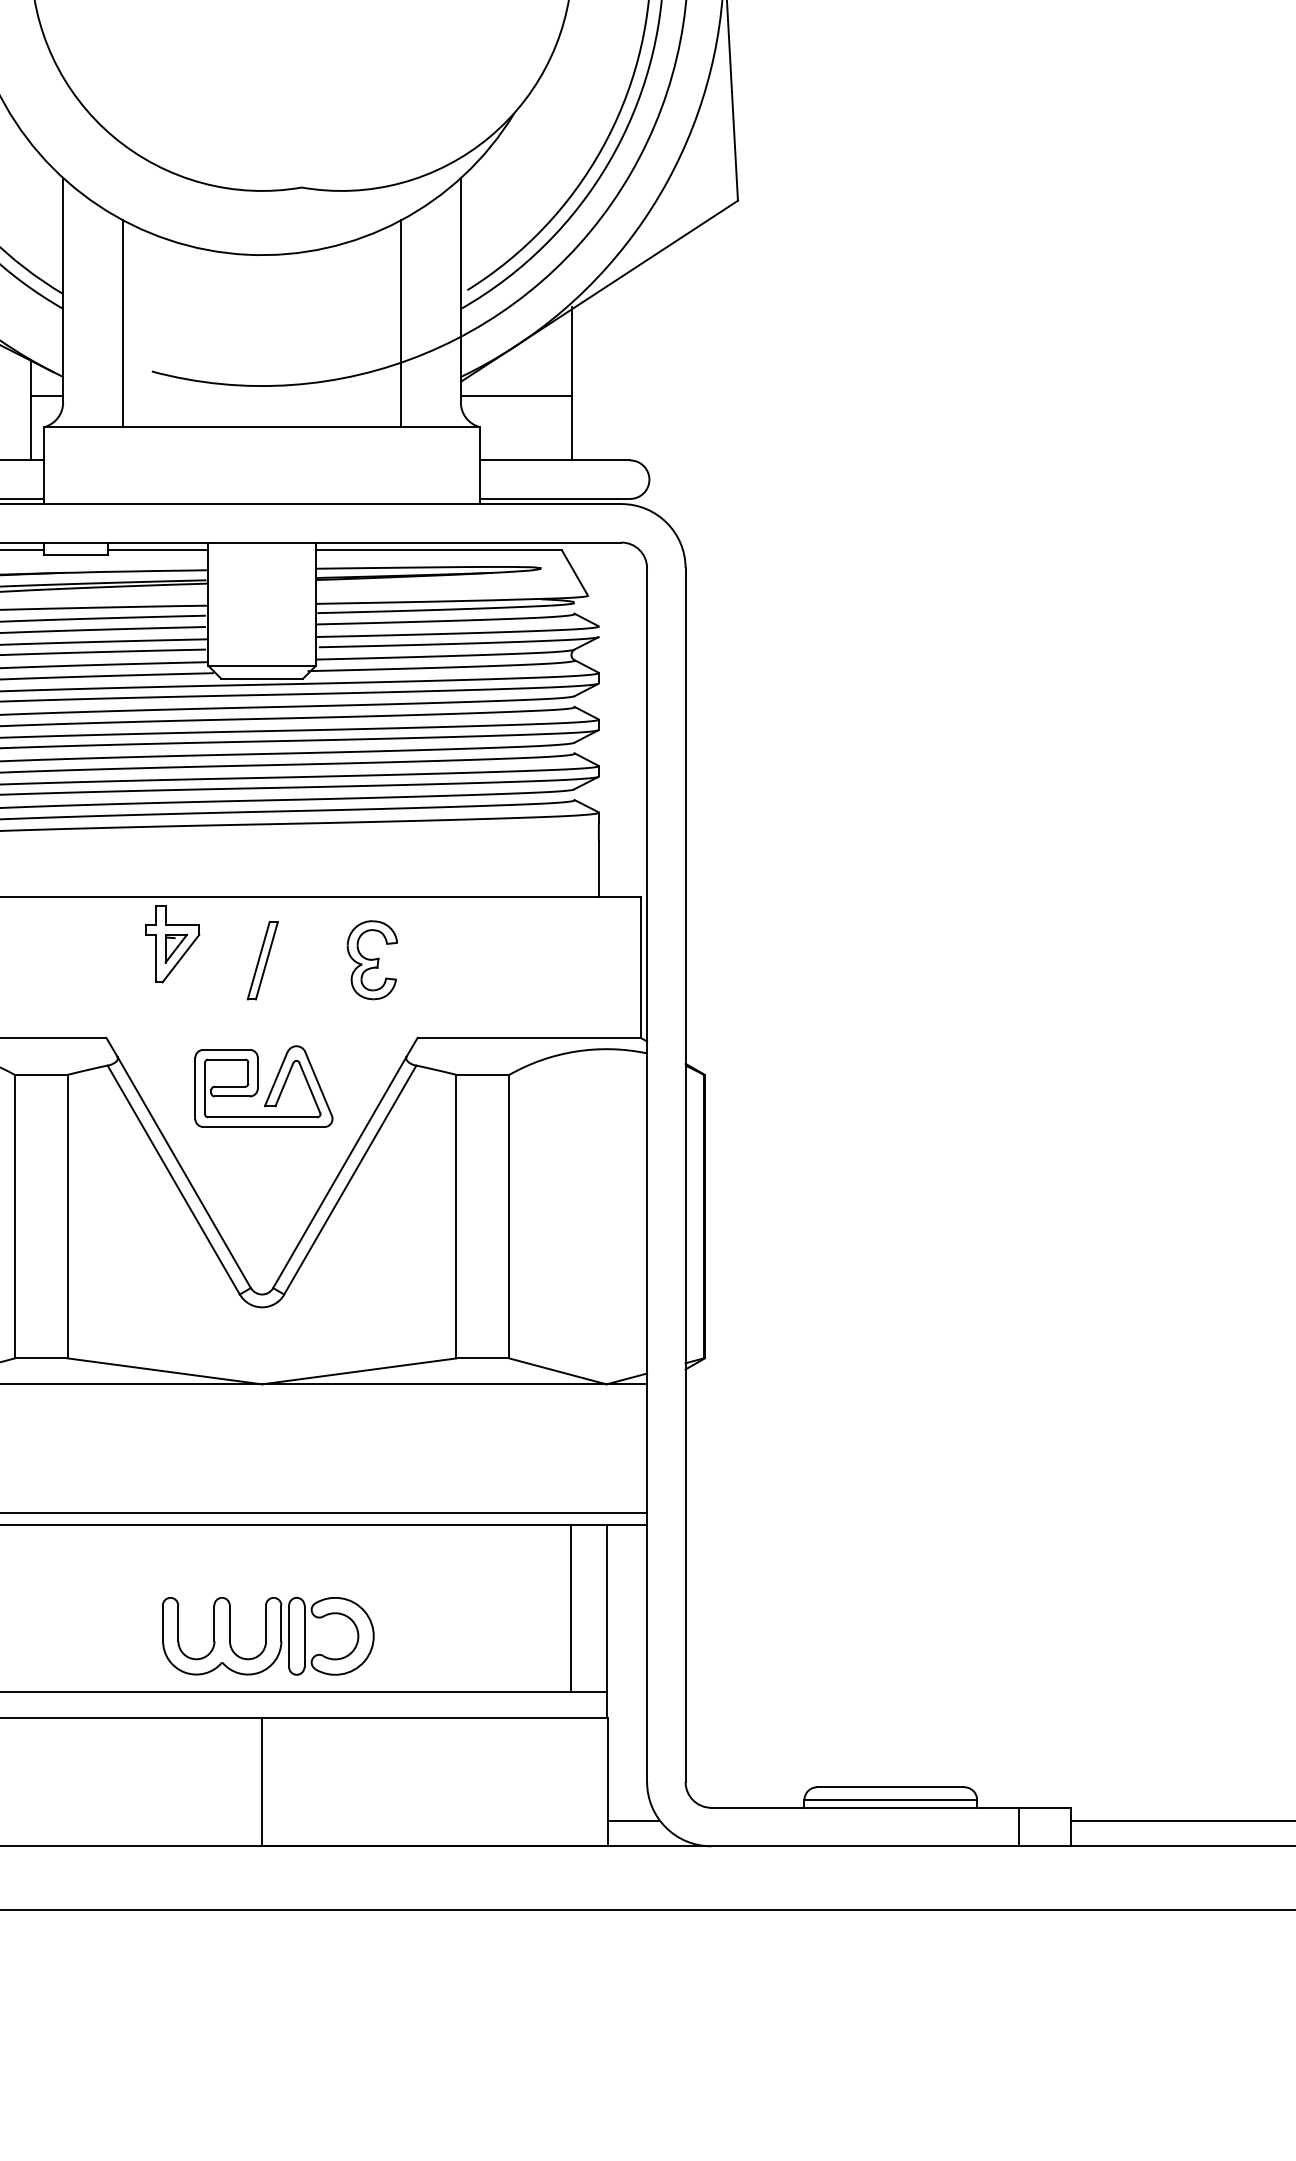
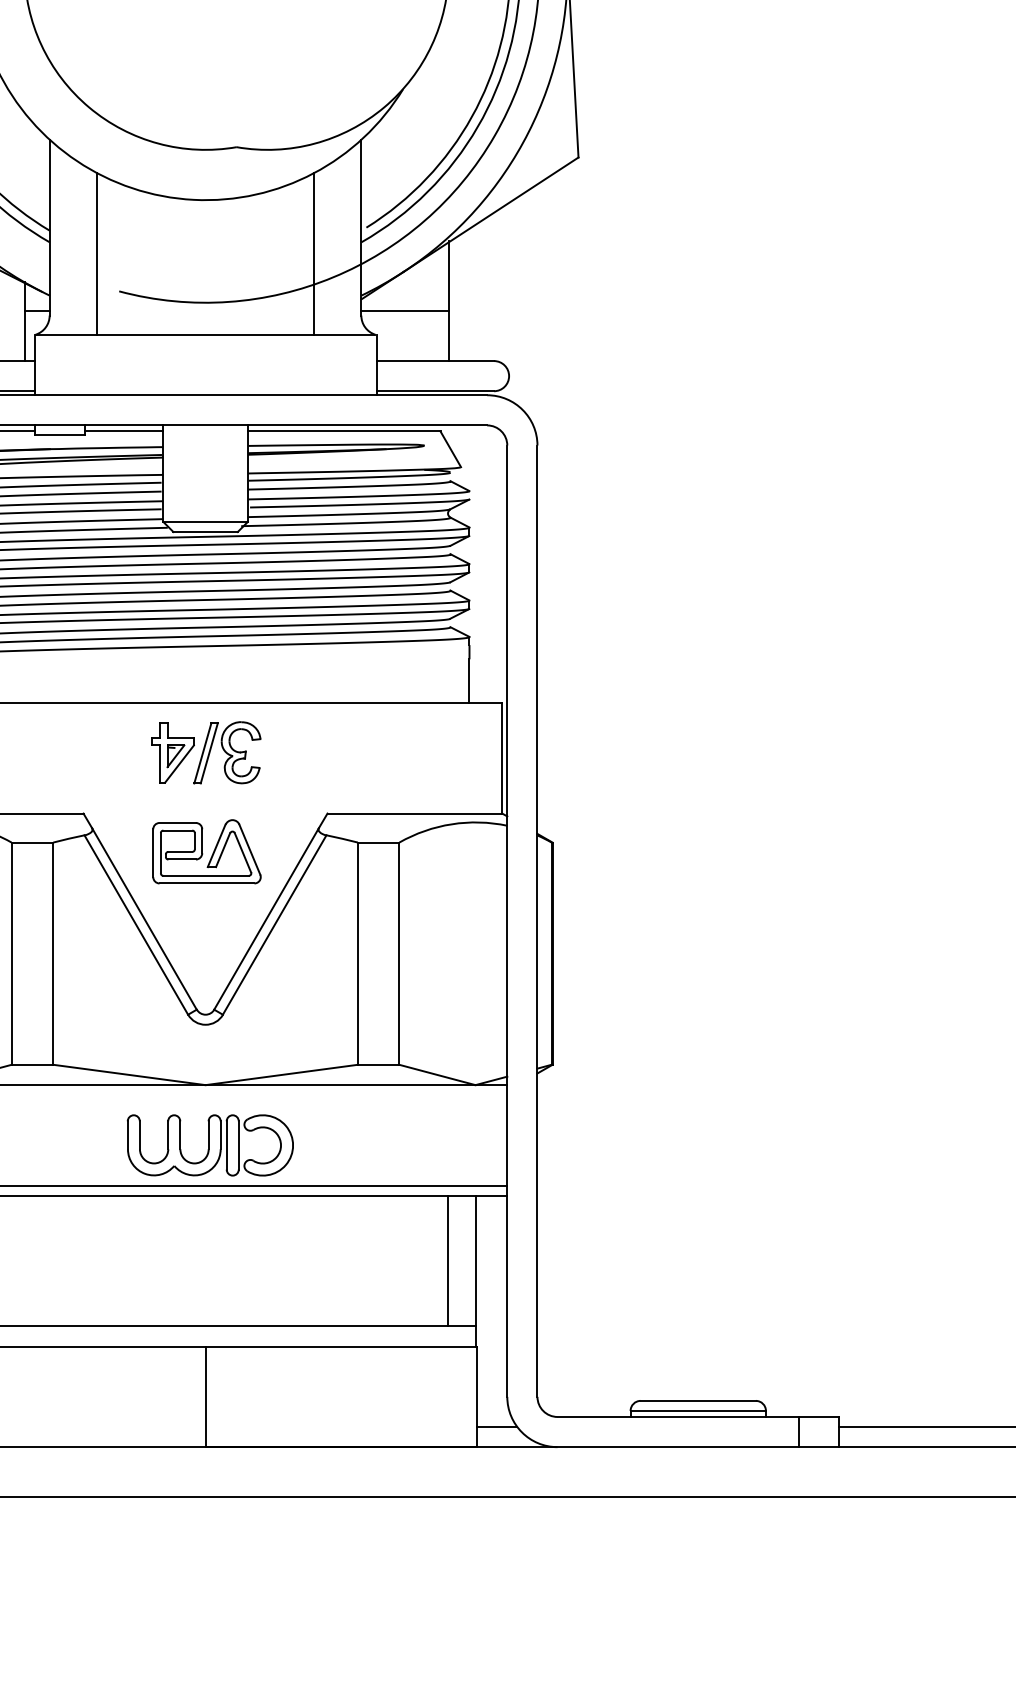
part: (172, 944) -> (172, 752), moved
part: (371, 960) -> (240, 752), moved
part: (268, 1636) -> (210, 1145), moved

